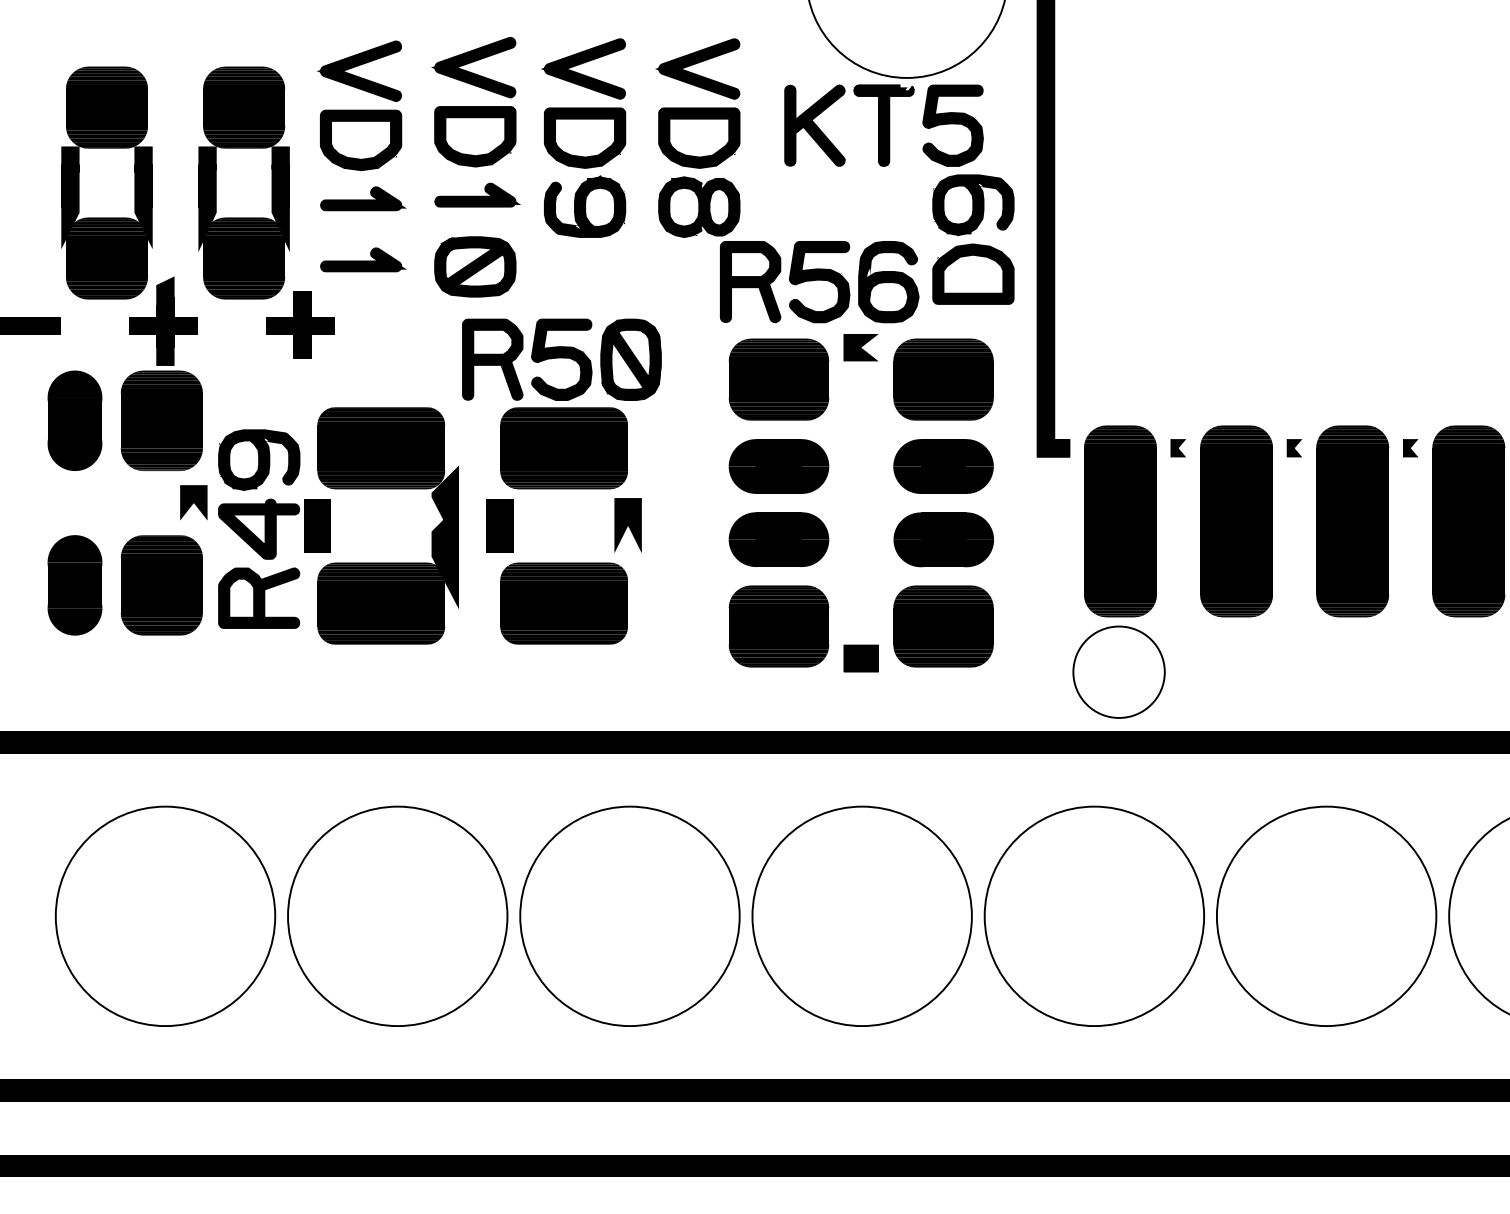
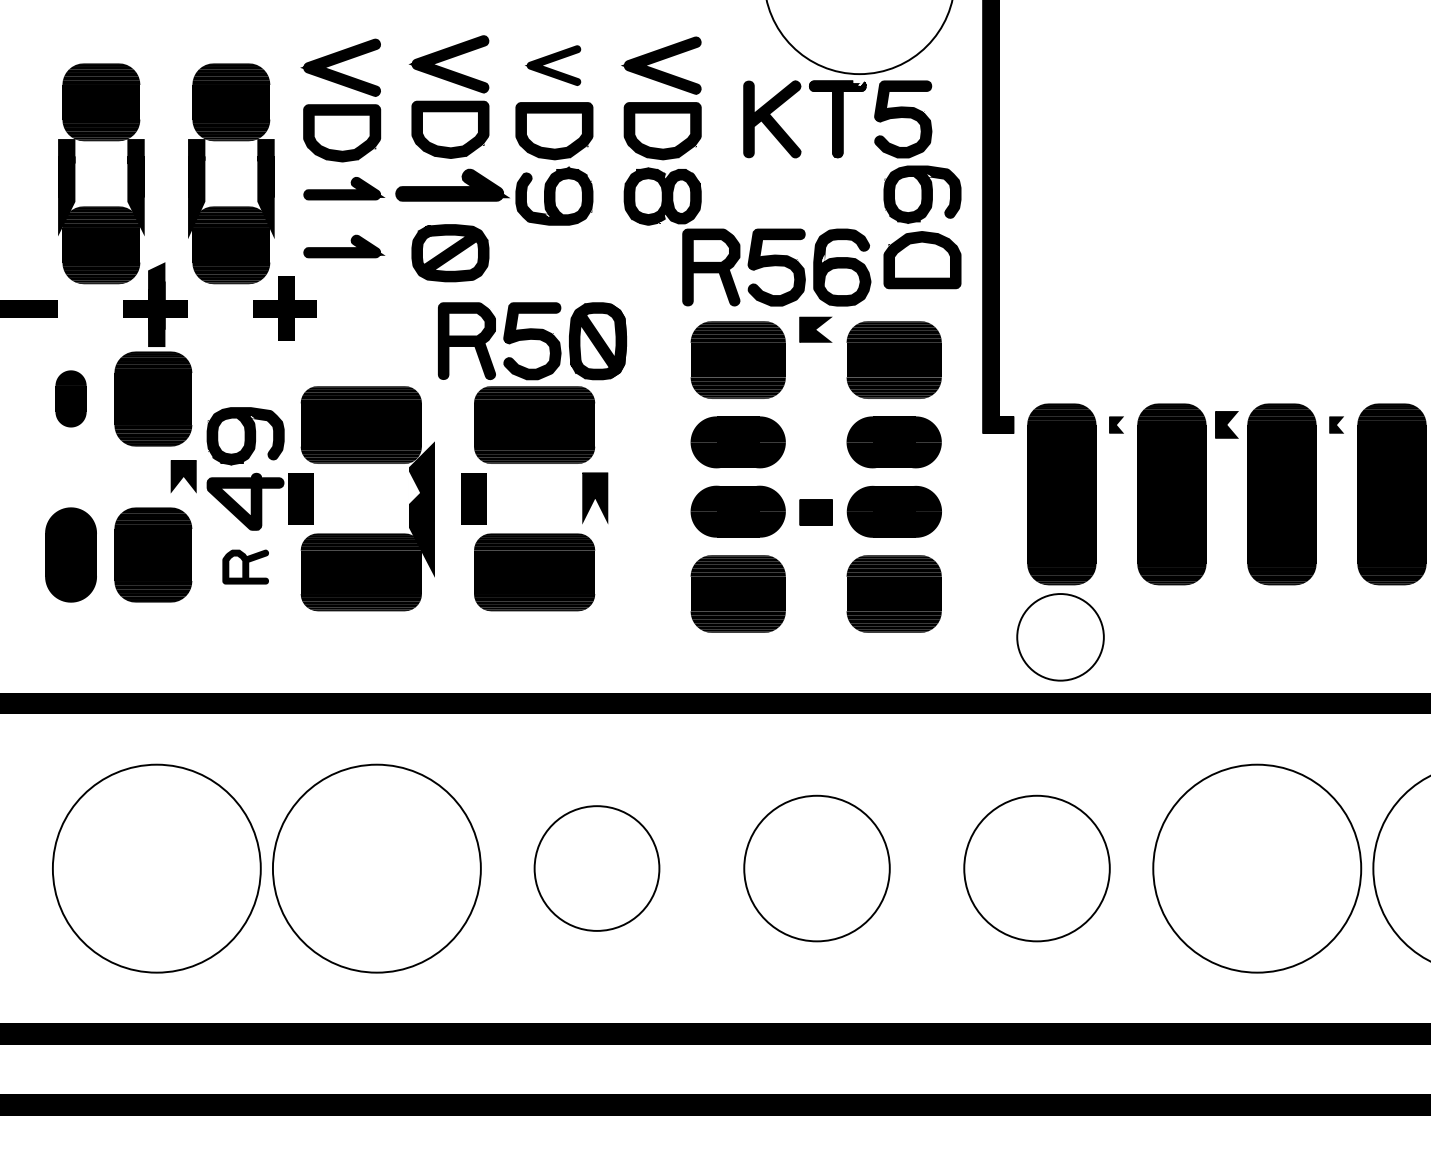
part: (583, 68) -> (552, 65), size x0.7
part: (477, 194) -> (452, 184), size x1.4
part: (74, 420) -> (70, 398), size x0.6
part: (1293, 448) -> (1225, 425), size x1.6
part: (259, 597) -> (245, 566), size x0.6
part: (860, 658) -> (815, 512), moved
part: (629, 915) -> (596, 867), size x0.6
part: (861, 915) -> (816, 867), size x0.7
part: (1093, 915) -> (1036, 867), size x0.7

